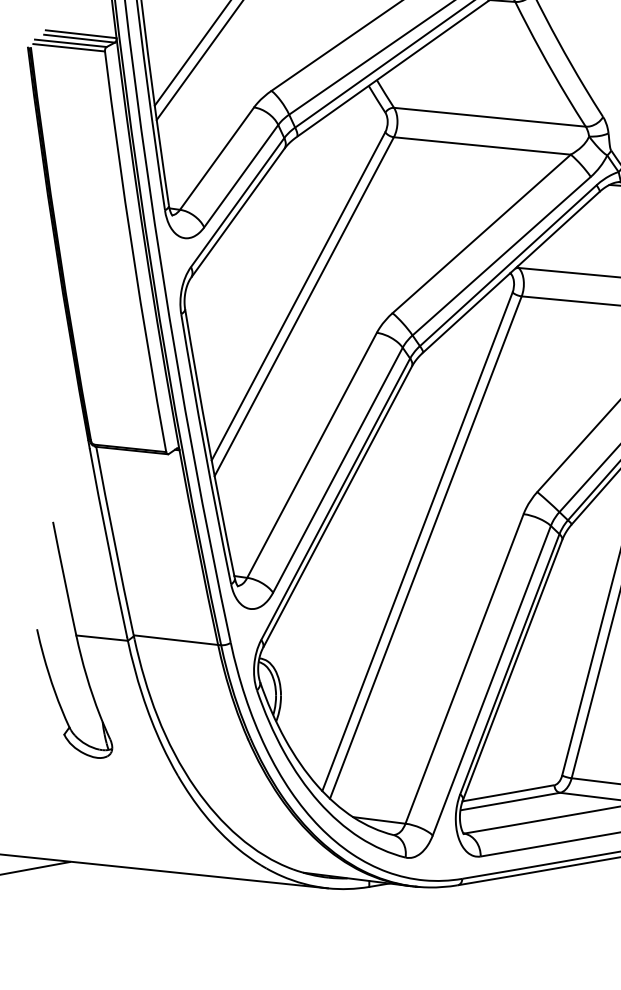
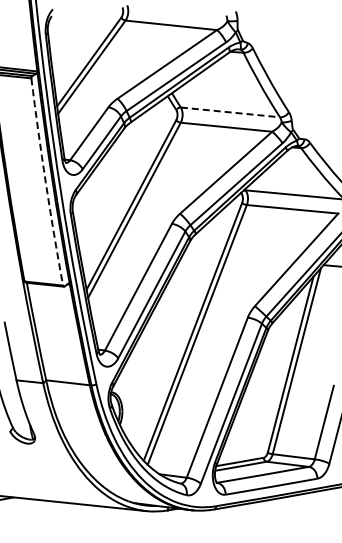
line: (490, 117) -> (230, 112), solid -> dashed
arc: (132, 252) -> (45, 182), solid -> dashed

